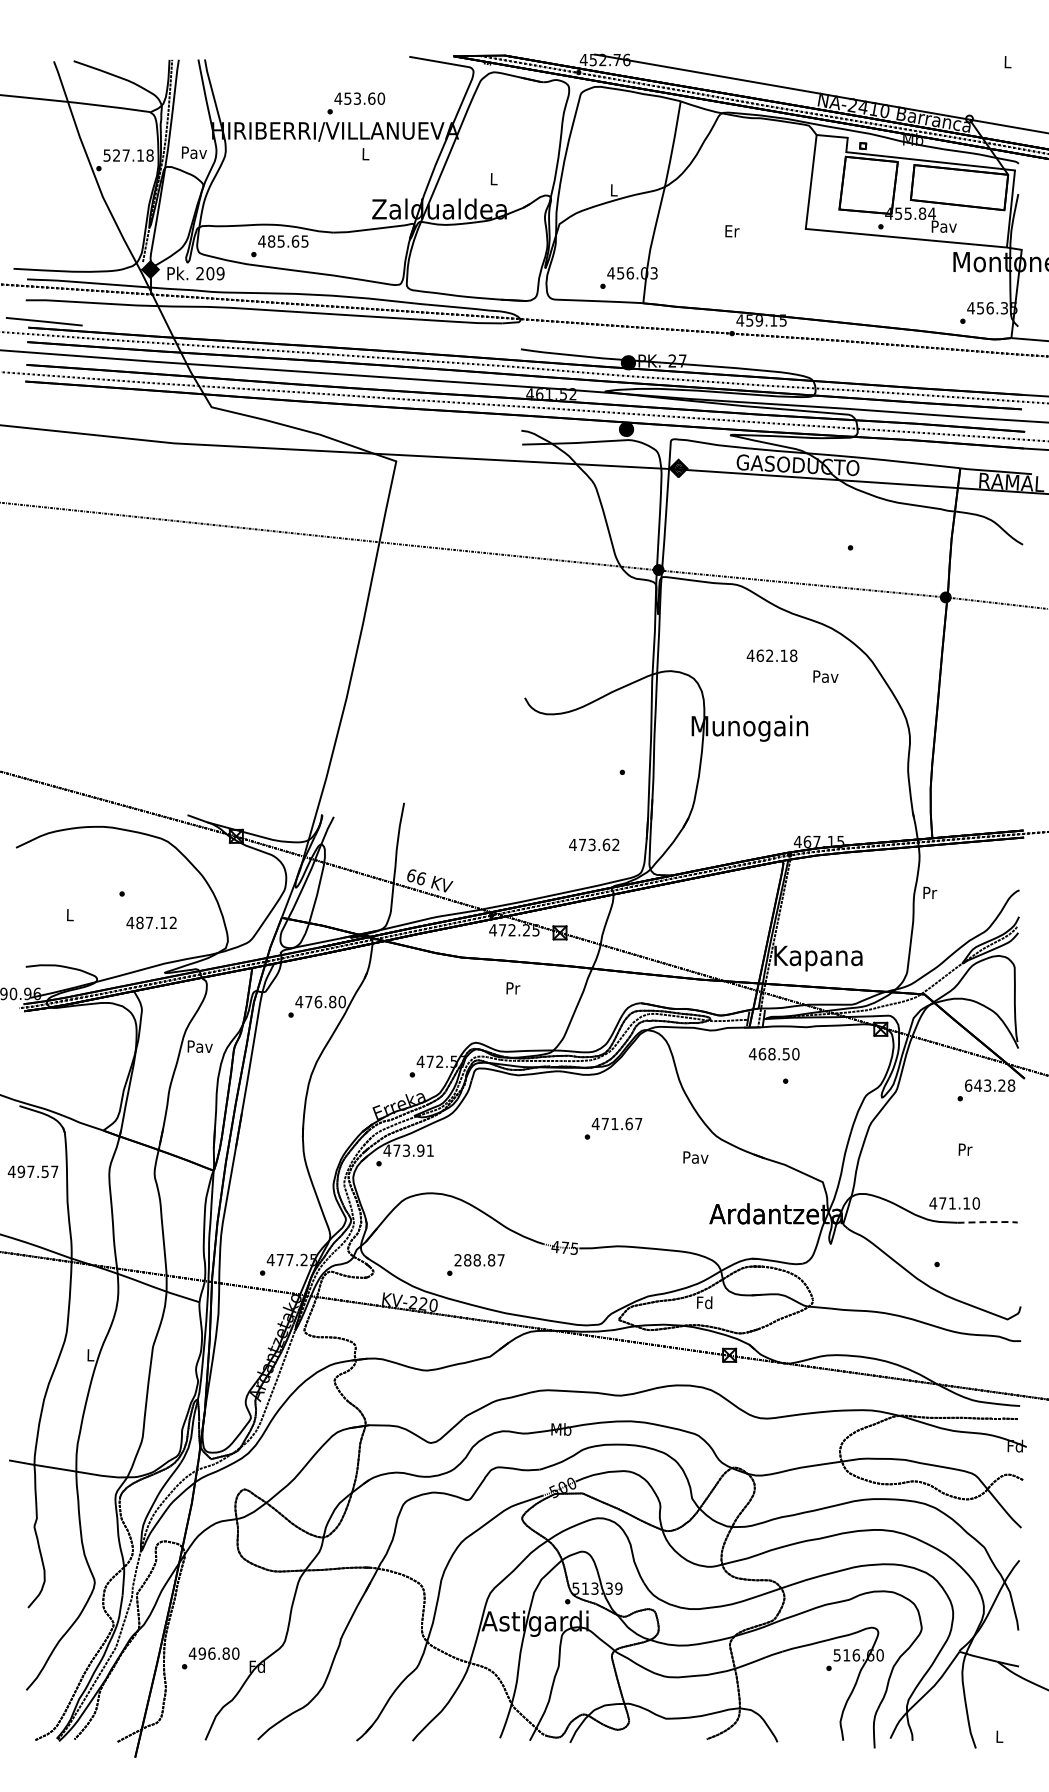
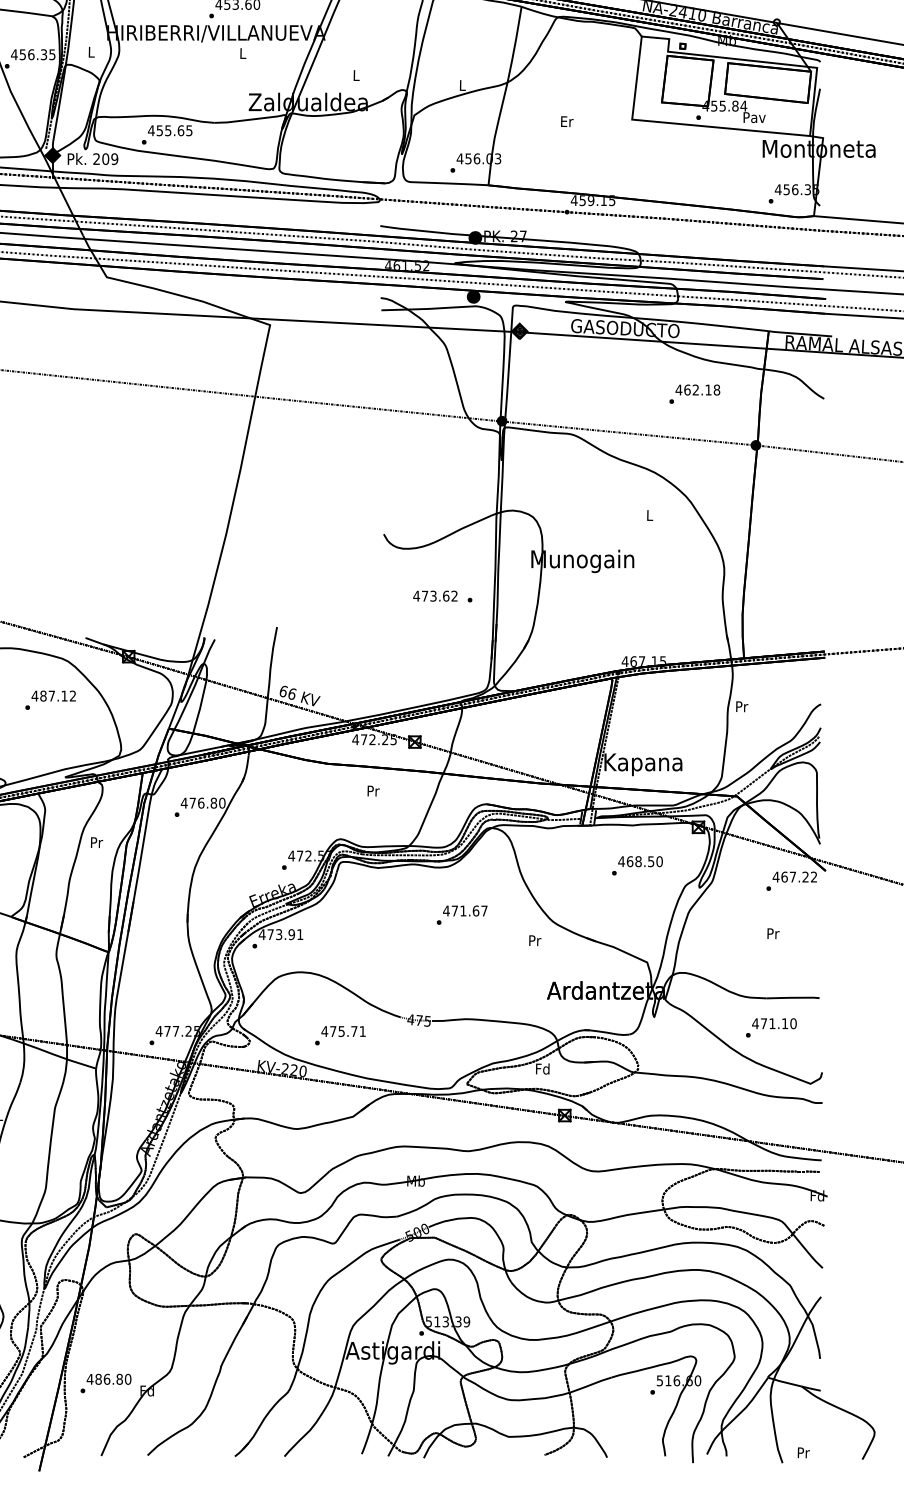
text: (193, 152) -> (90, 52), Pav -> L
text: (128, 155) -> (33, 54), 527.18 -> 456.35
text: (271, 241) -> (159, 130), 485.65 -> 455.65
text: (771, 655) -> (697, 389), moved
text: (825, 676) -> (649, 515), Pav -> L
text: (594, 844) -> (435, 595), moved
text: (151, 922) -> (53, 695), moved
text: (199, 1046) -> (96, 842), Pav -> Pr
text: (773, 1054) -> (639, 861), moved
text: (989, 1085) -> (794, 876), 643.28 -> 467.22
text: (695, 1157) -> (534, 940), Pav -> Pr
text: (954, 1203) -> (774, 1023), moved
line: (988, 1222) -> (793, 998), dashed -> solid
text: (479, 1260) -> (343, 1031), 288.87 -> 475.71
text: (202, 1653) -> (98, 1379), 496.80 -> 486.80
text: (999, 1736) -> (803, 1452), L -> Pr

